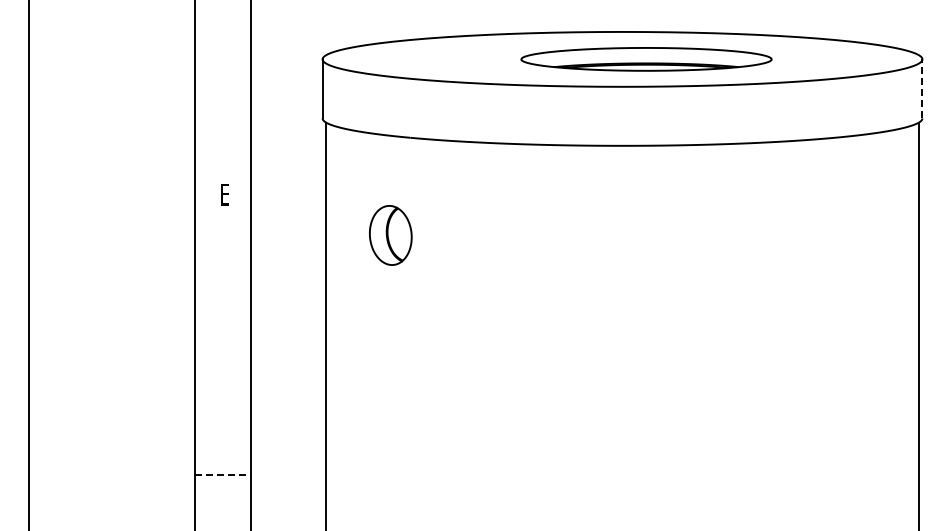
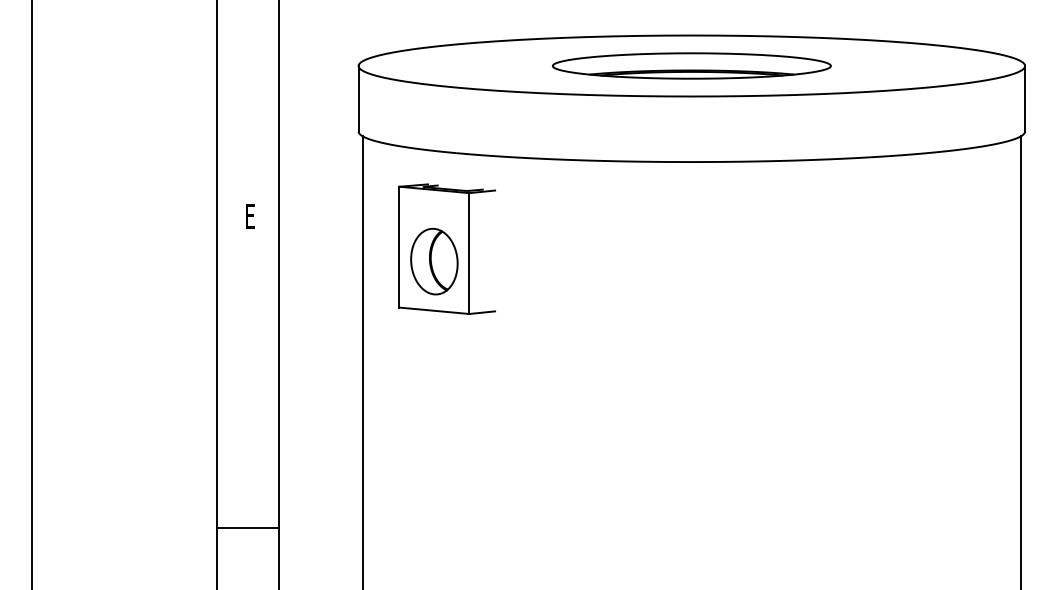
part: (646, 59) -> (691, 66), moved
line: (922, 88) -> (1025, 98), dashed -> solid
part: (402, 224) -> (447, 249), added
line: (222, 475) -> (247, 528), dashed -> solid

